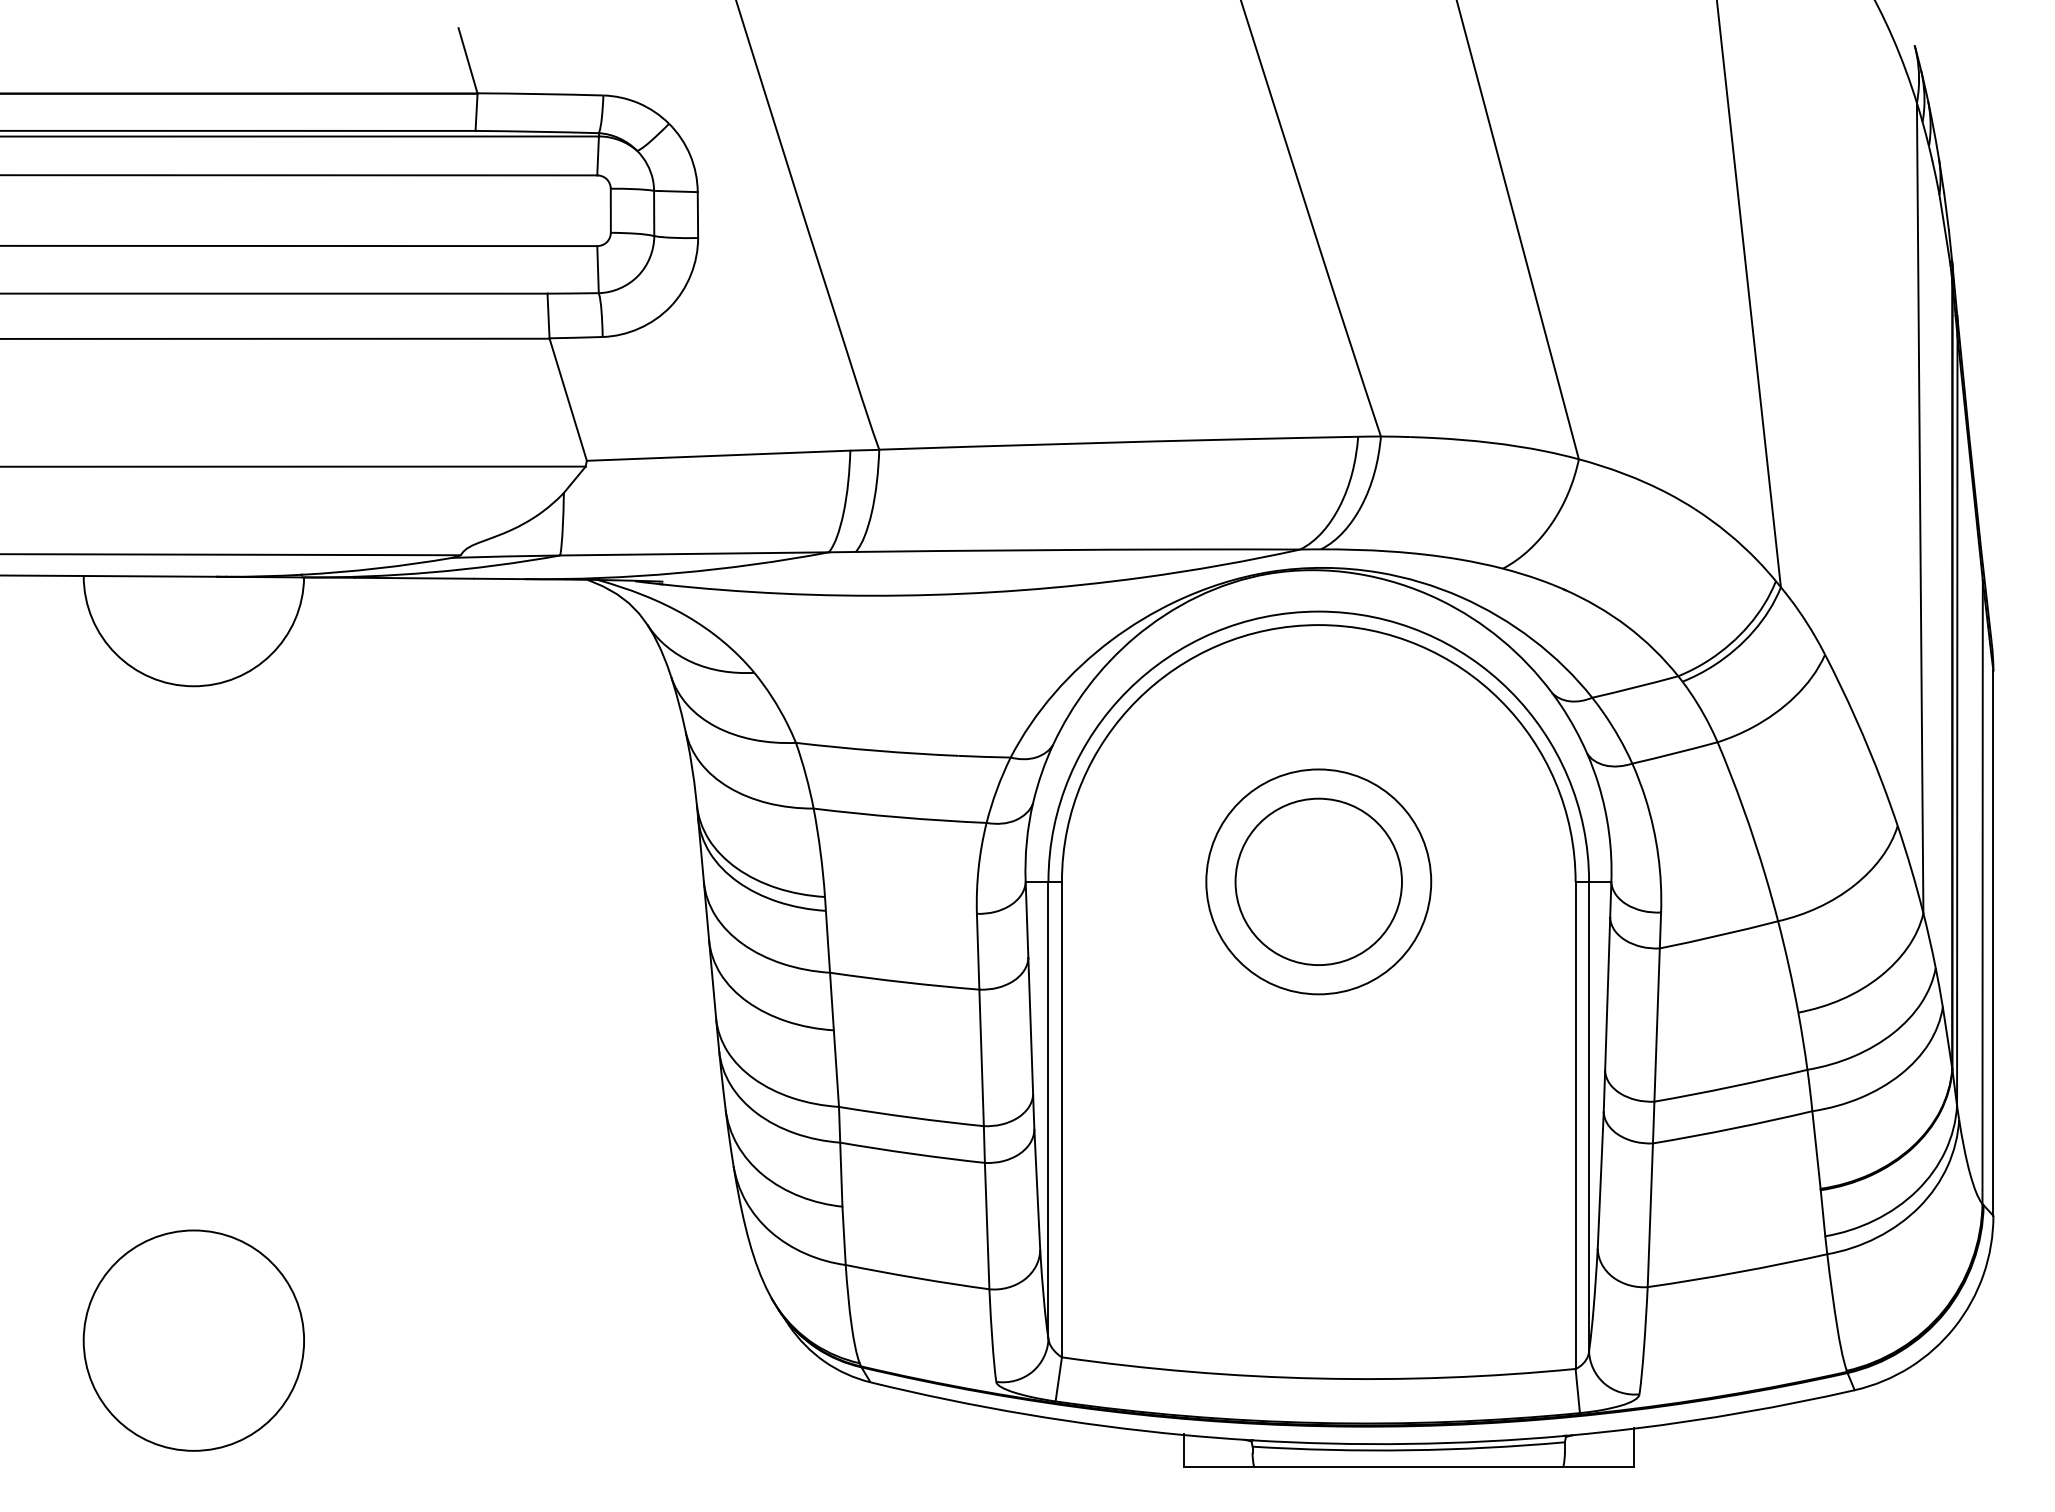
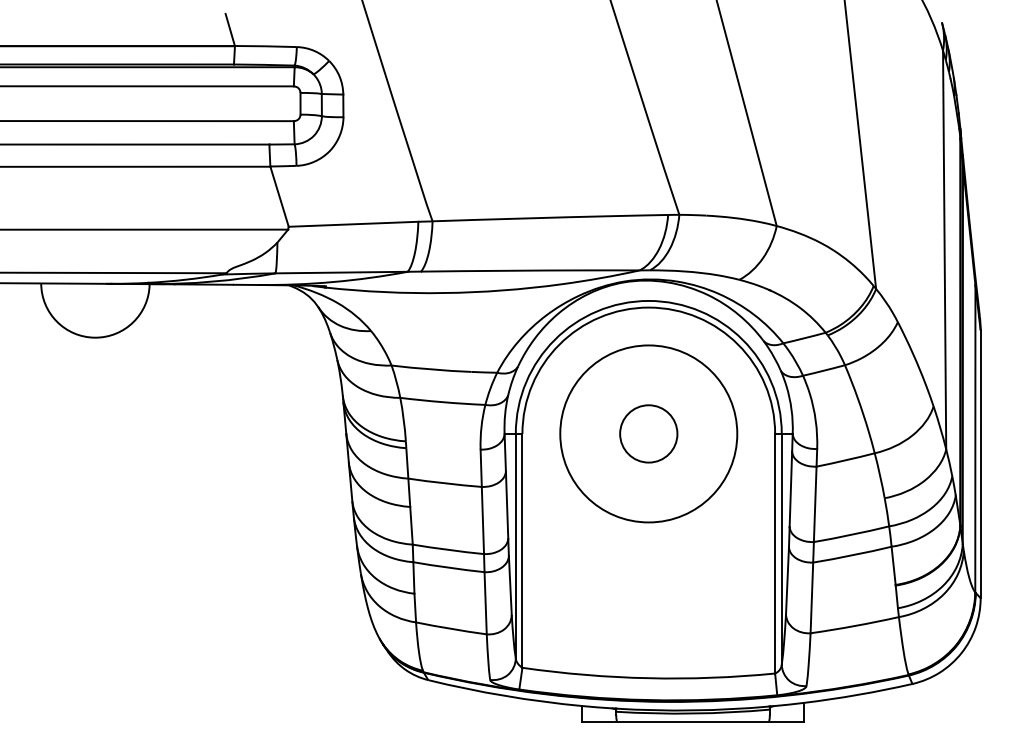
circle: (1318, 881) -> (648, 433), size x0.7
circle: (1318, 881) -> (648, 433), size x1.6
circle: (194, 1340) -> (95, 659), removed

